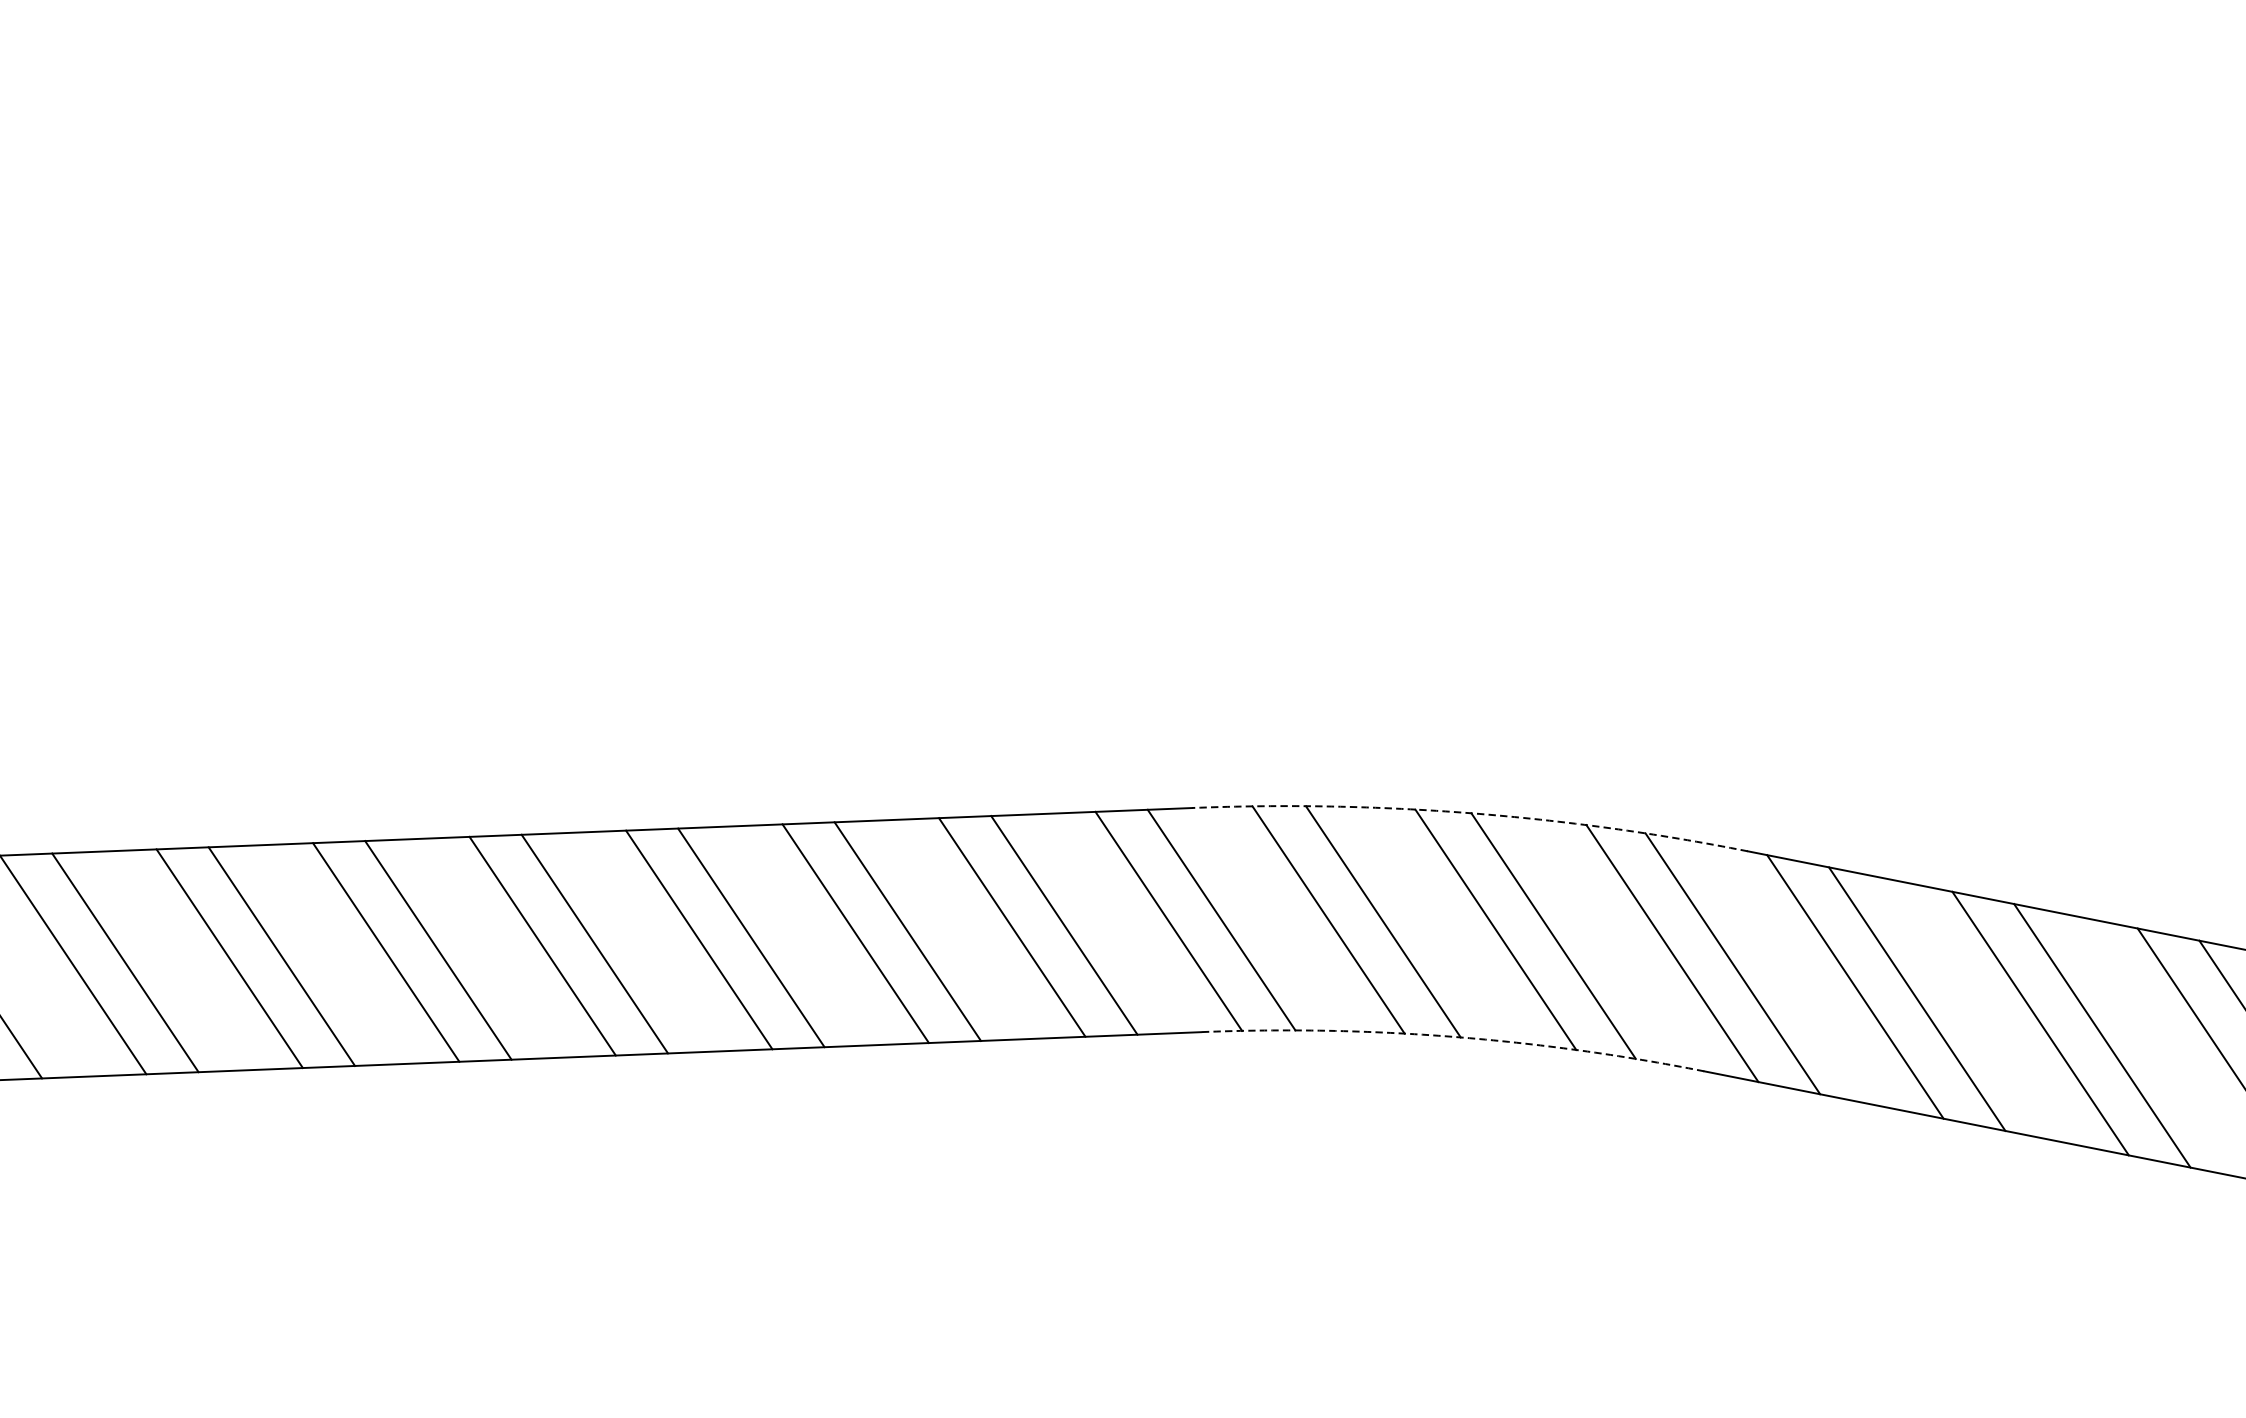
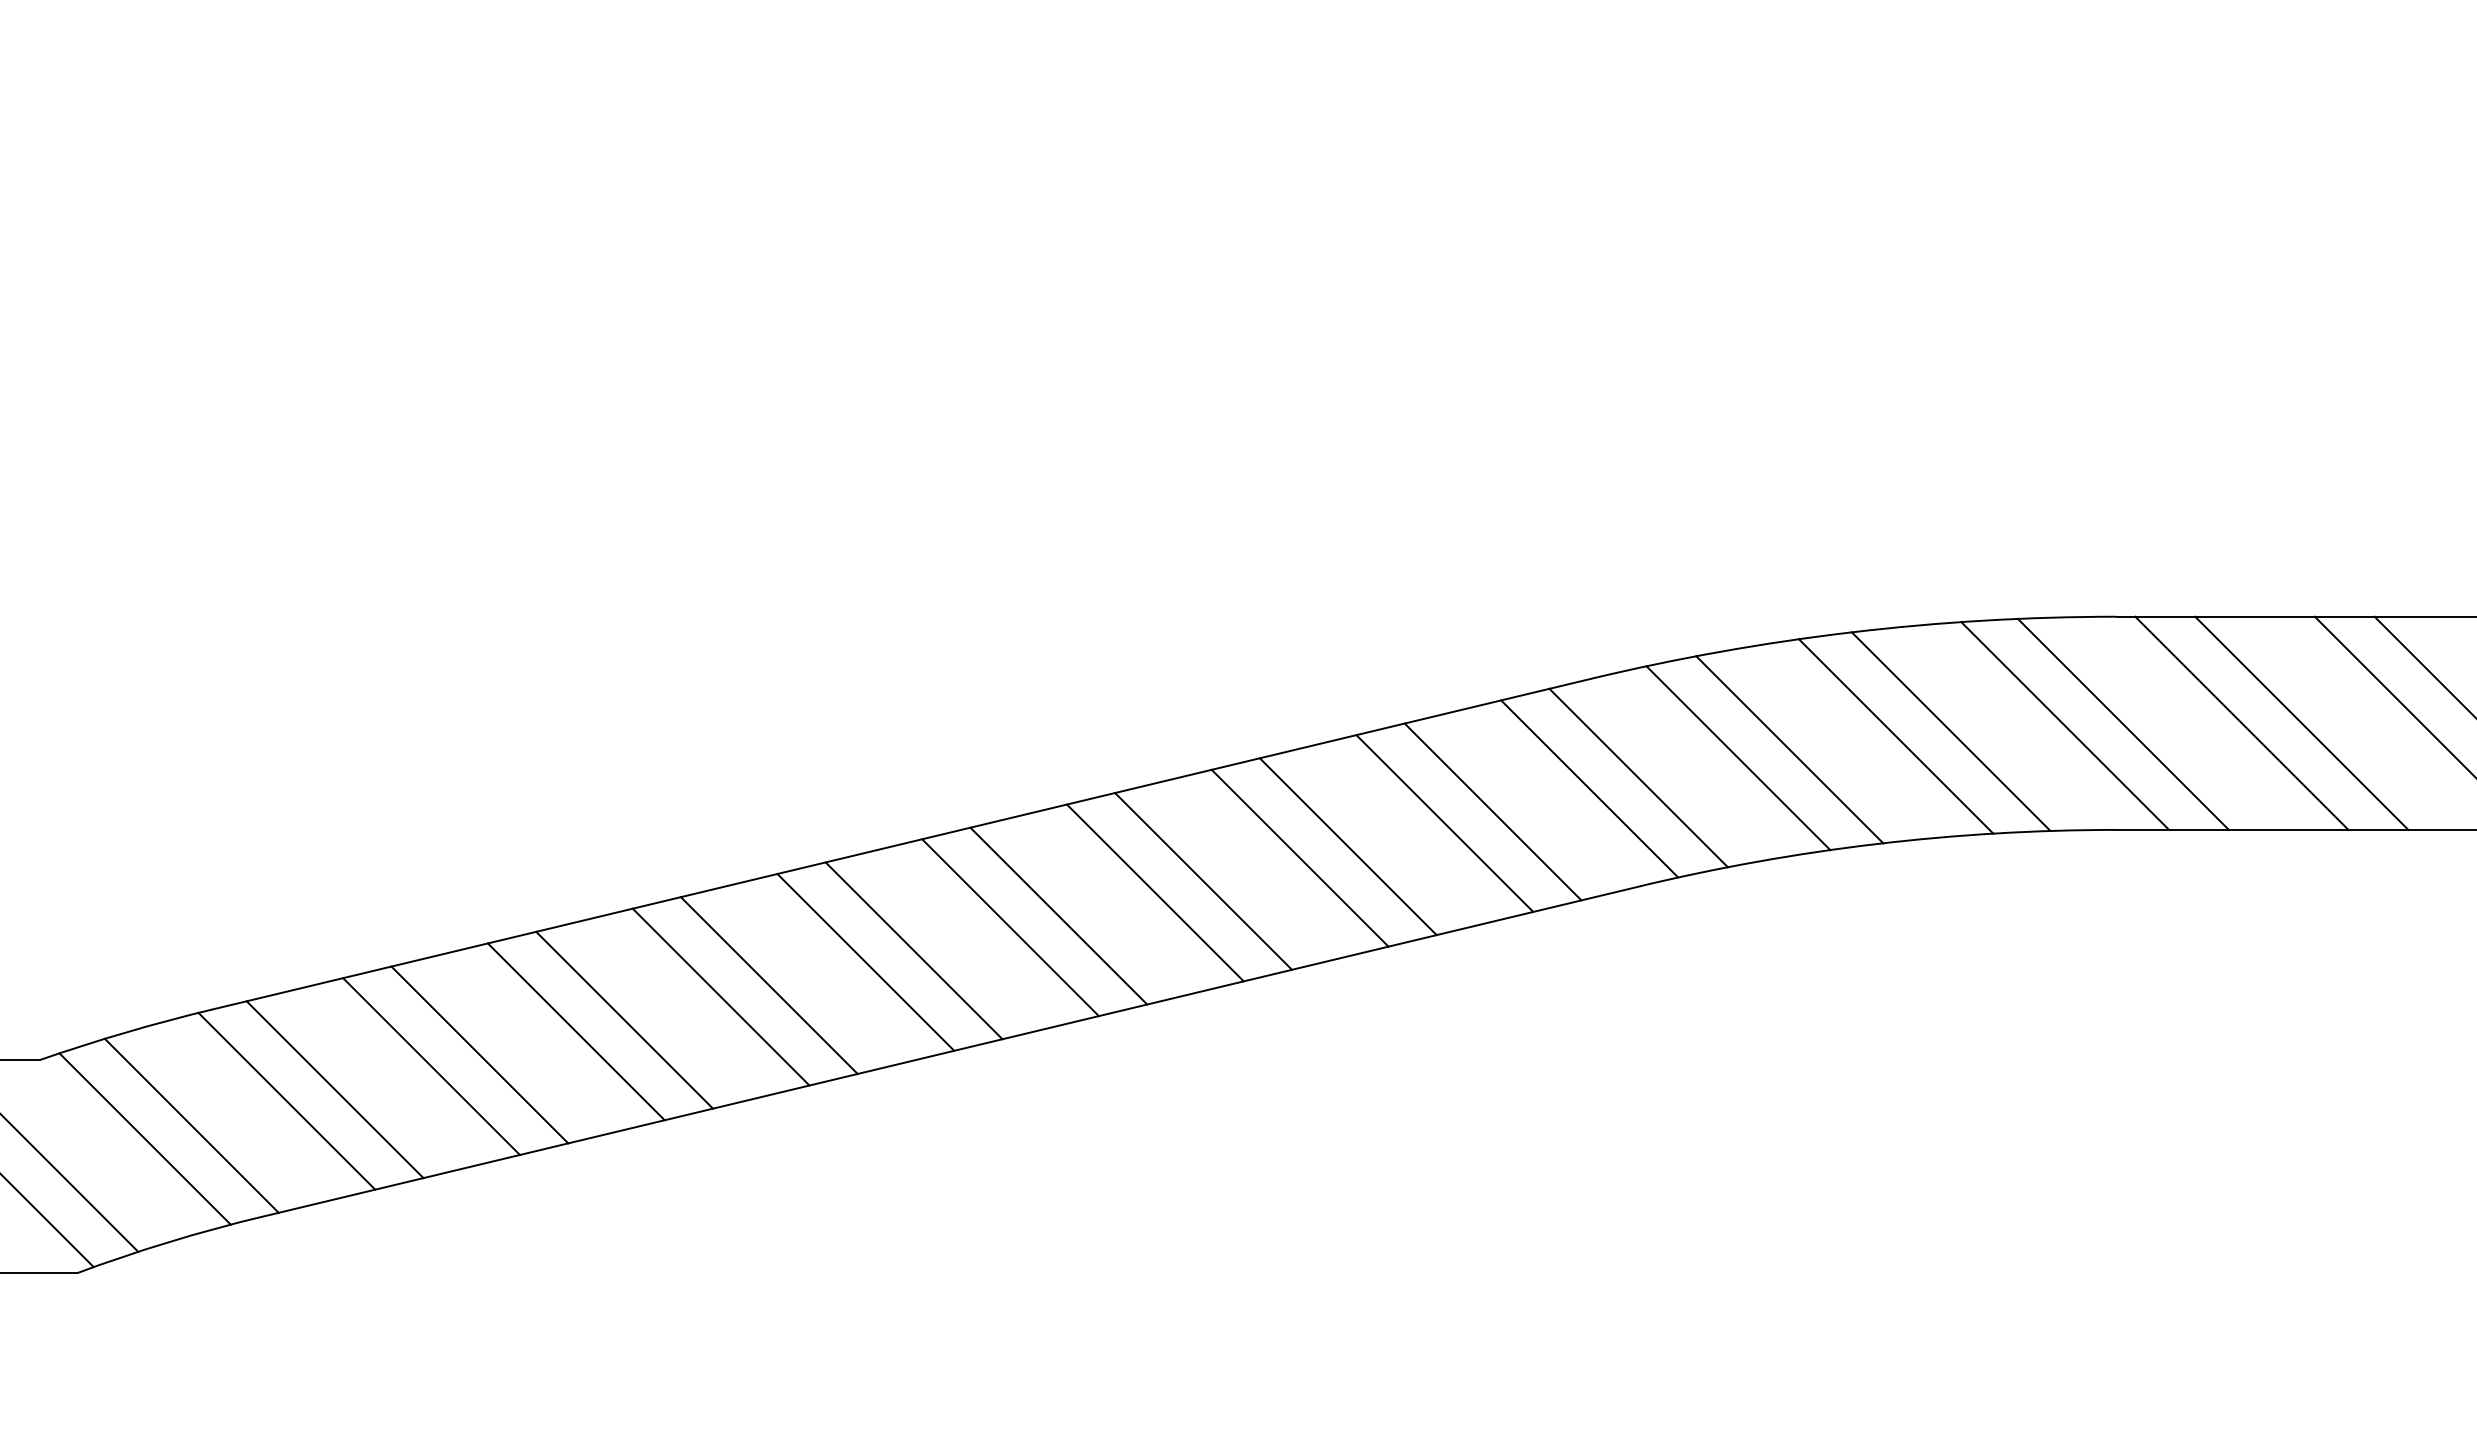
arc: (1471, 813) -> (1851, 632), dashed -> solid
arc: (1453, 1037) -> (1876, 844), dashed -> solid

